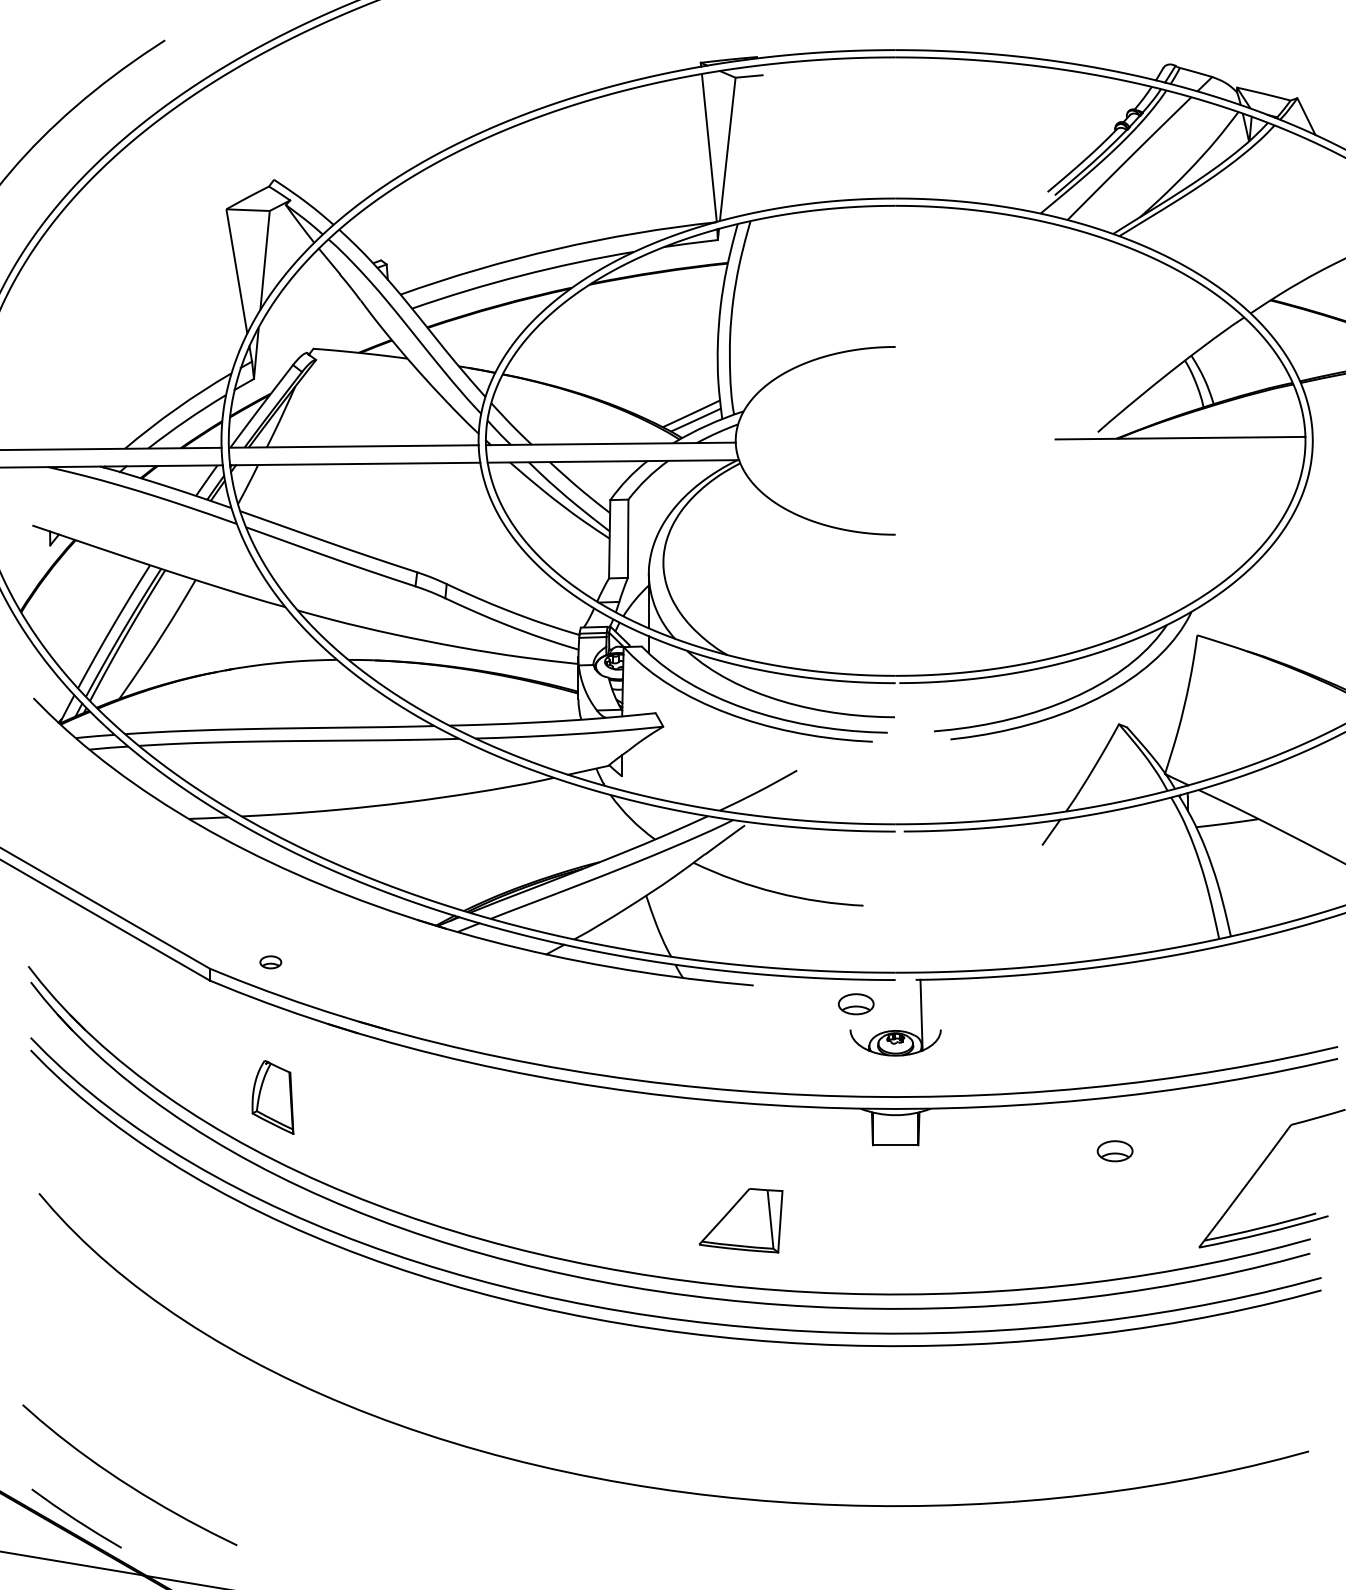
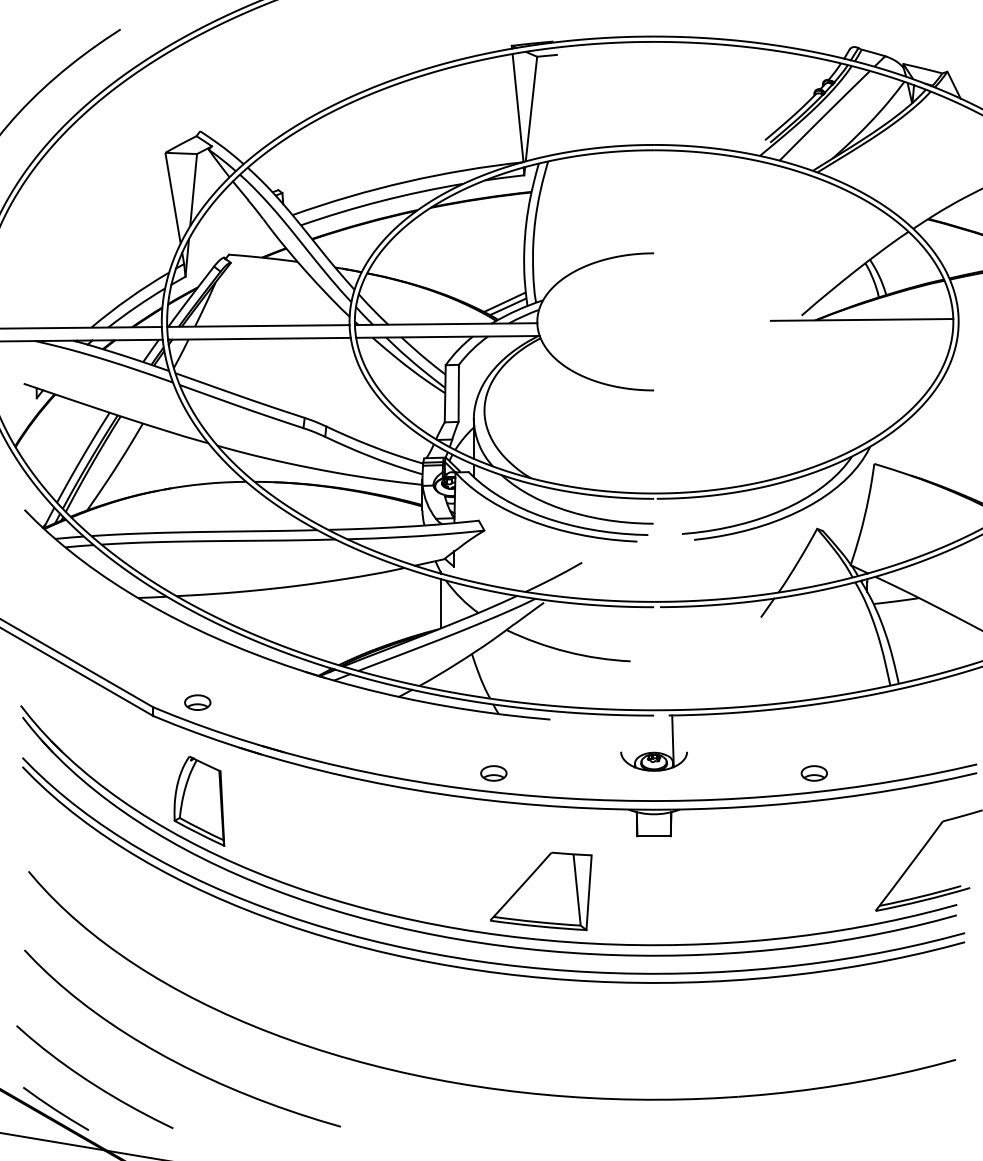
line: (603, 826) -> (440, 603), added
part: (270, 962) -> (197, 702), size x1.67
part: (855, 1004) -> (493, 773), moved
part: (272, 1097) -> (199, 801), size x1.67
part: (1114, 1151) -> (813, 773), moved
part: (740, 1220) -> (540, 891), size x1.67
curve: (235, 1450) -> (172, 1059), added

